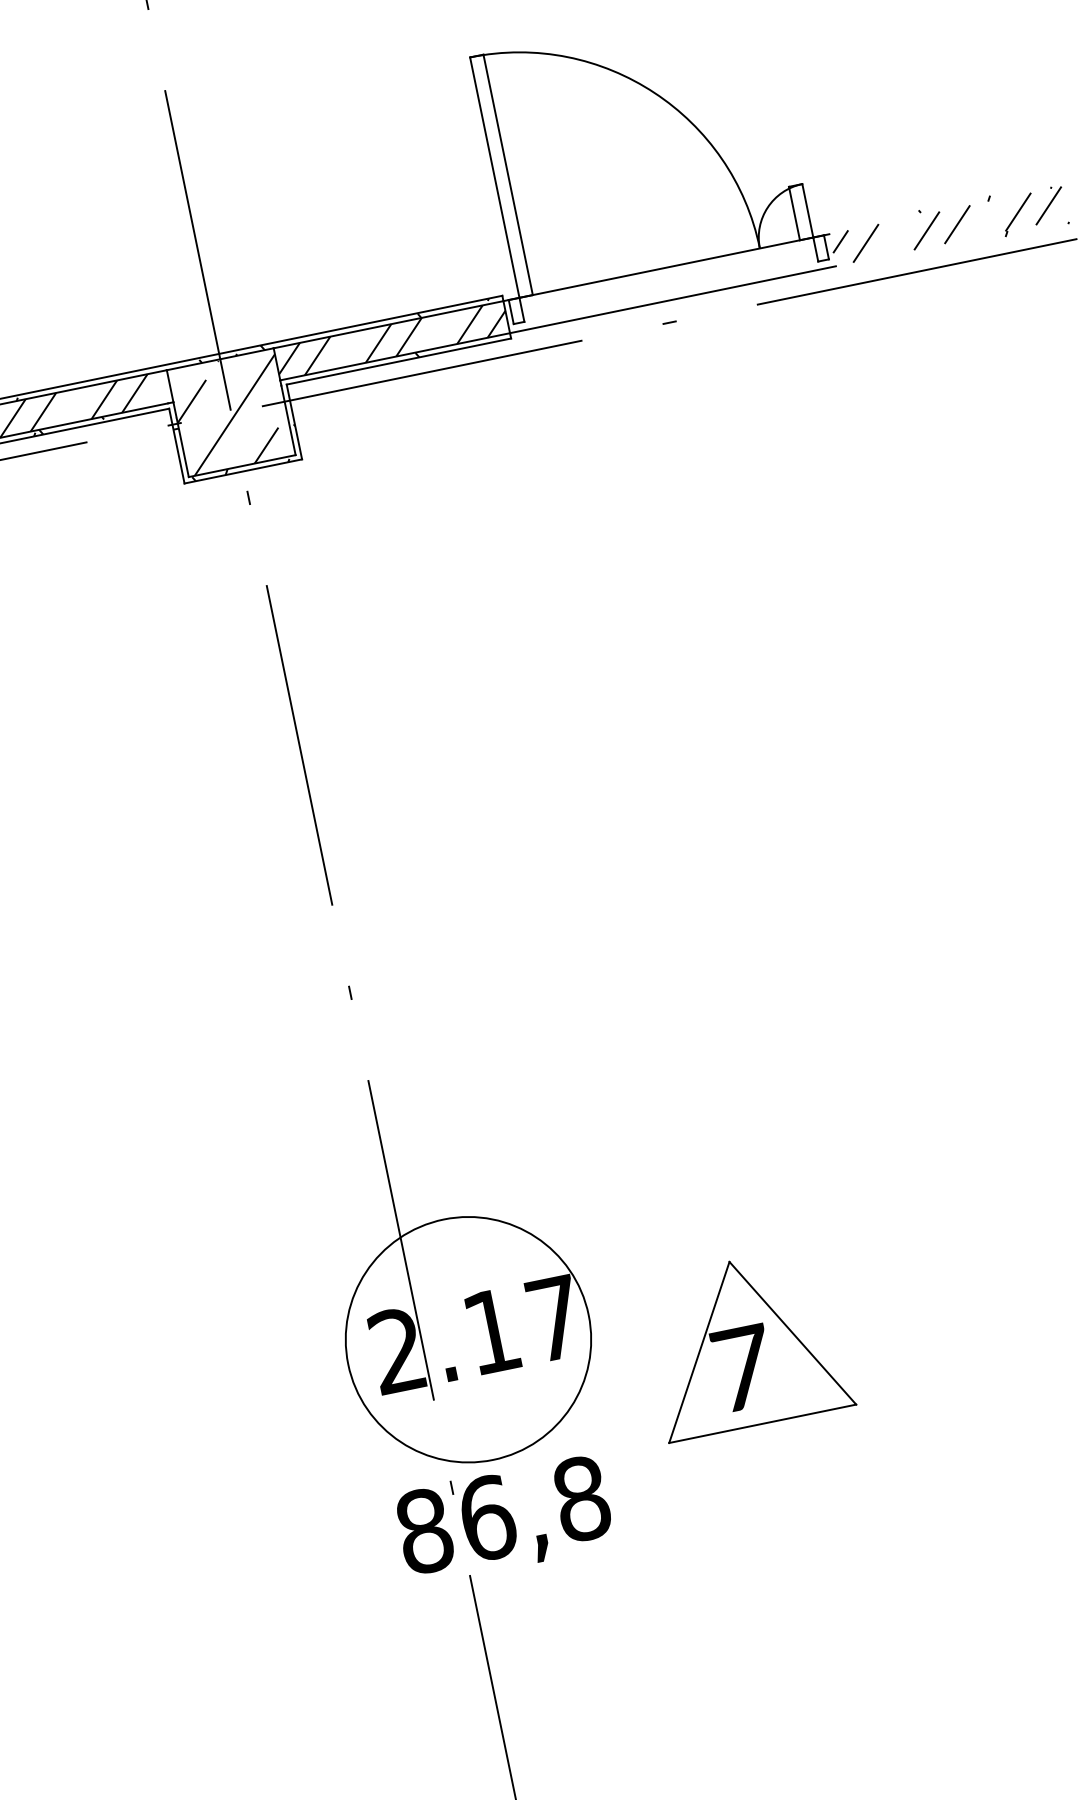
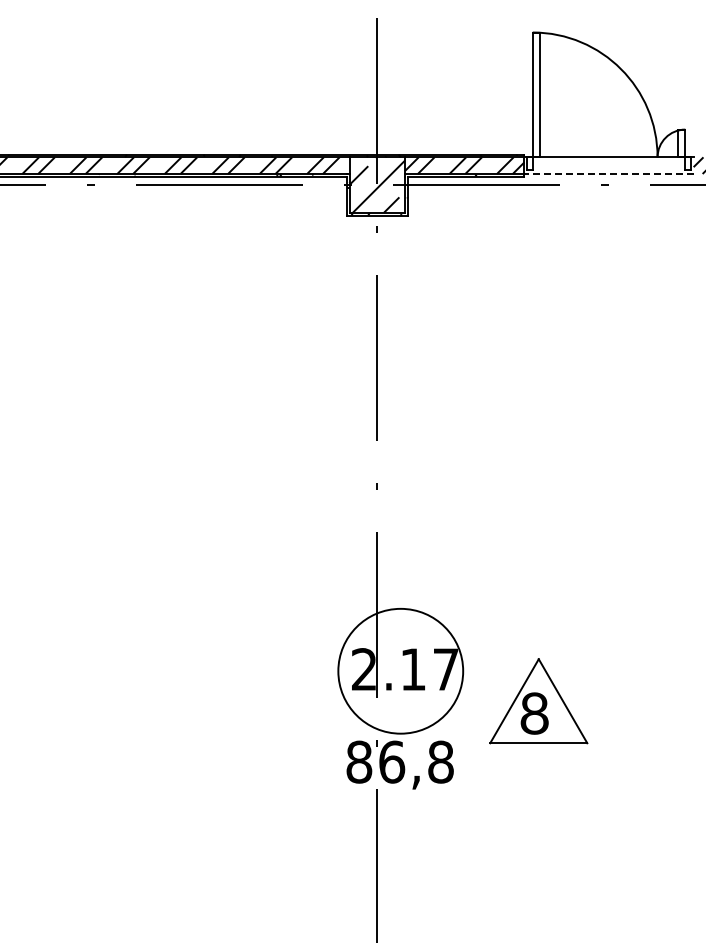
line: (674, 300) -> (609, 174), solid -> dashed
text: (742, 1368) -> (534, 713), 7 -> 8

